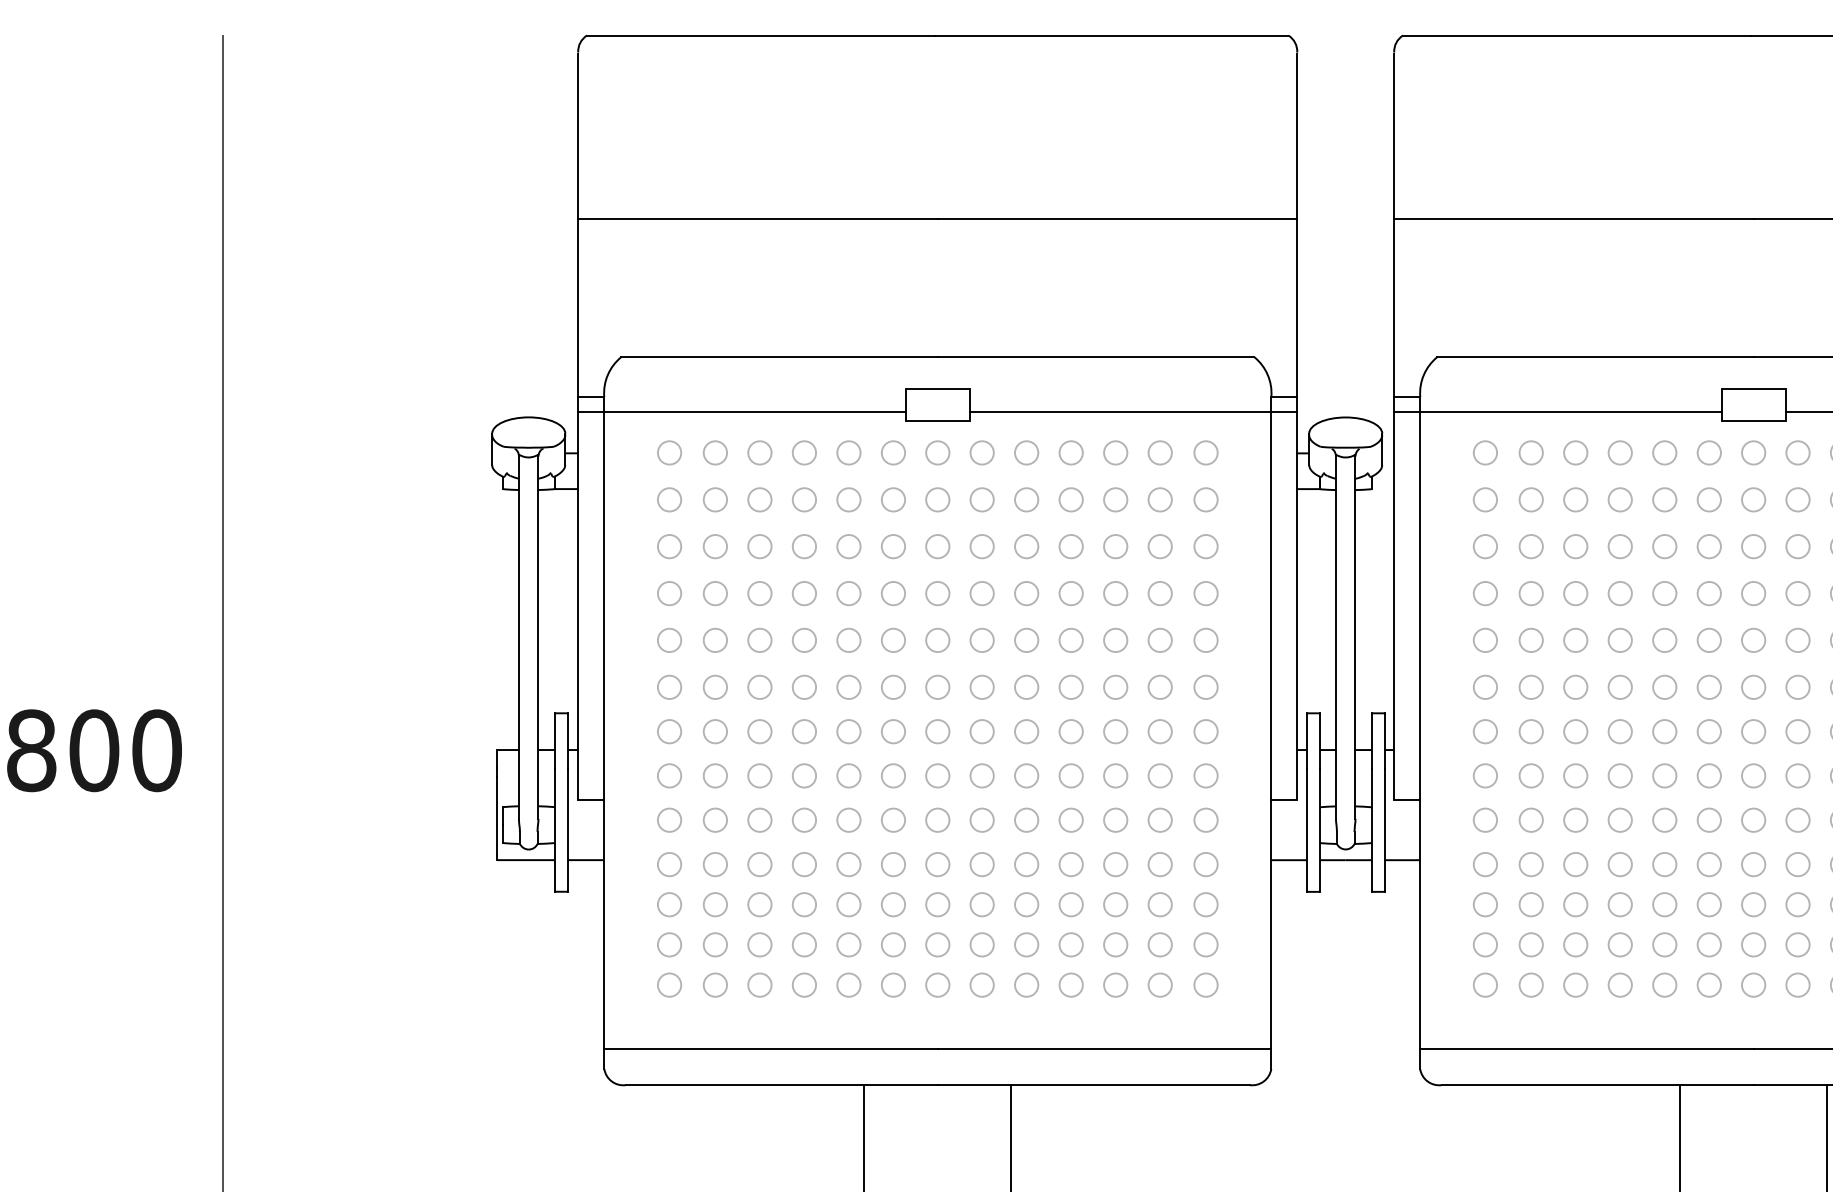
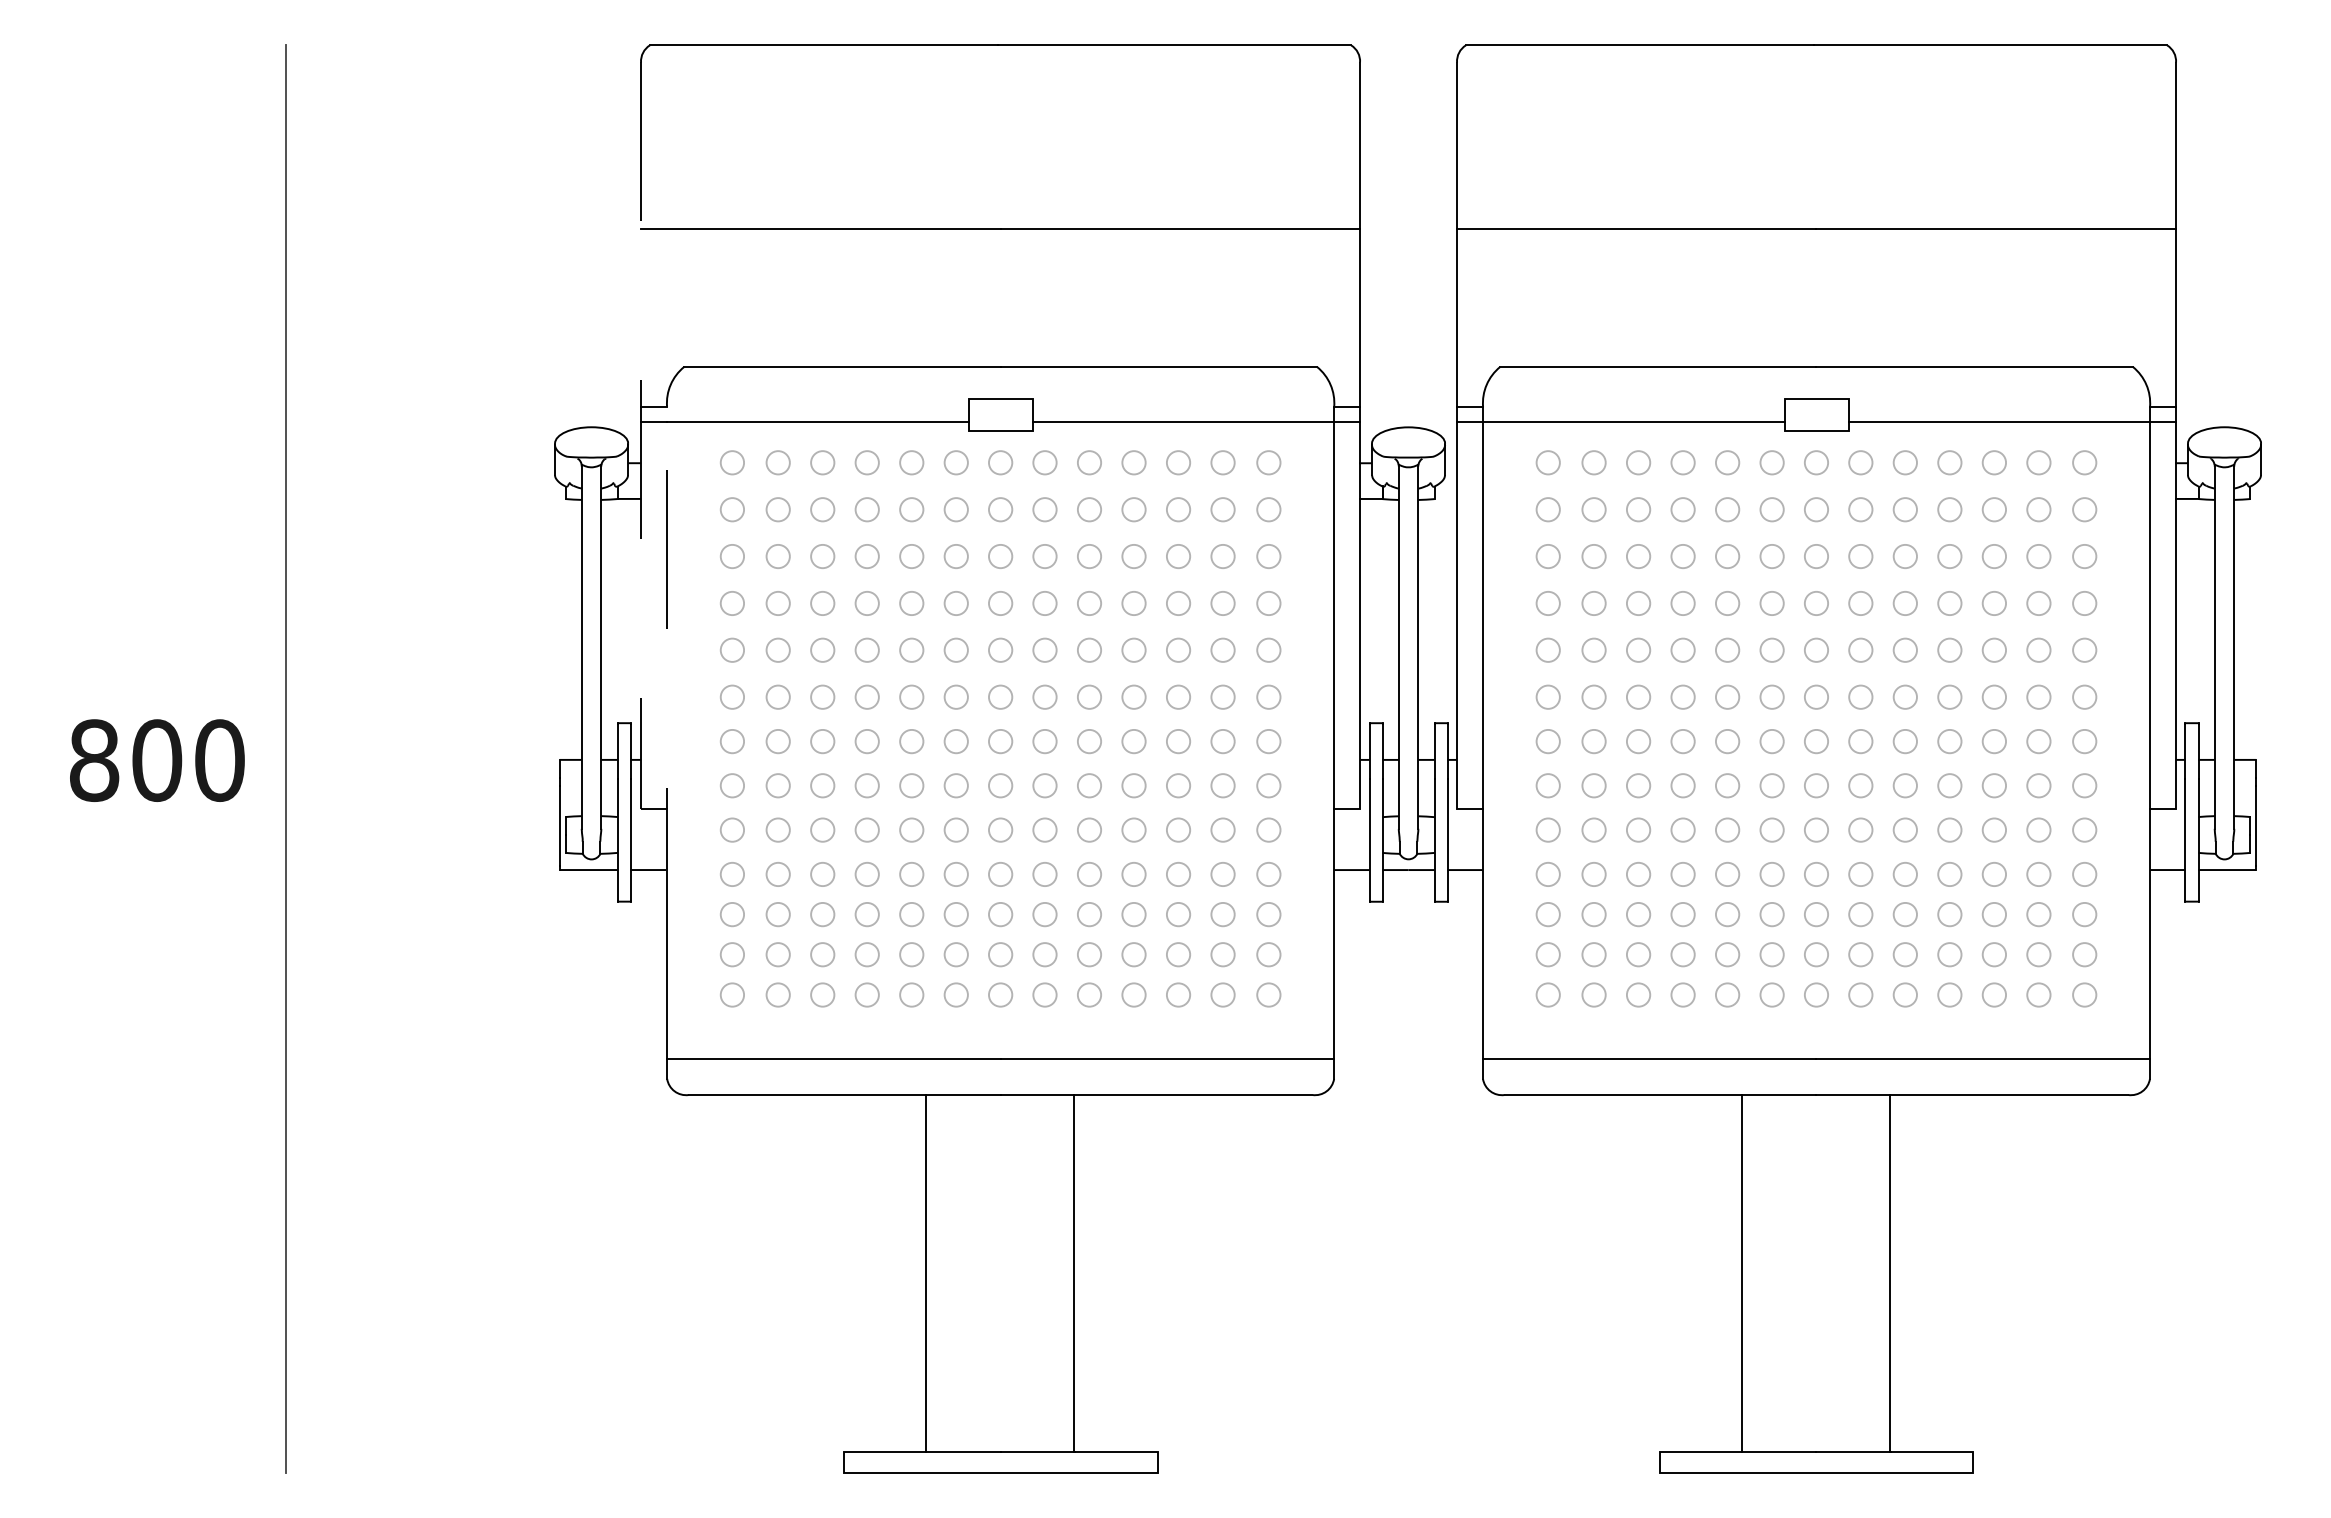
line: (578, 641) -> (641, 651), solid -> dashed

